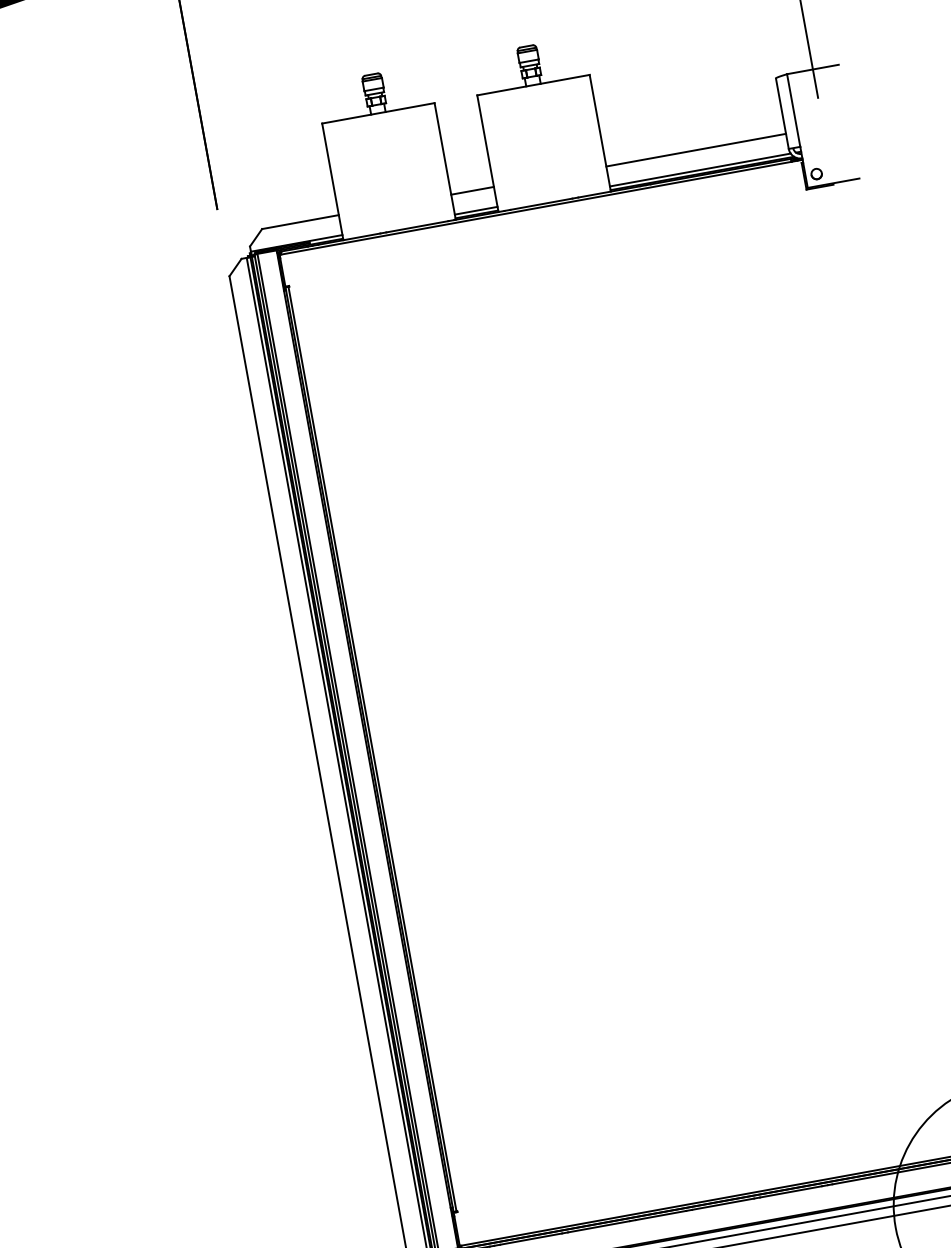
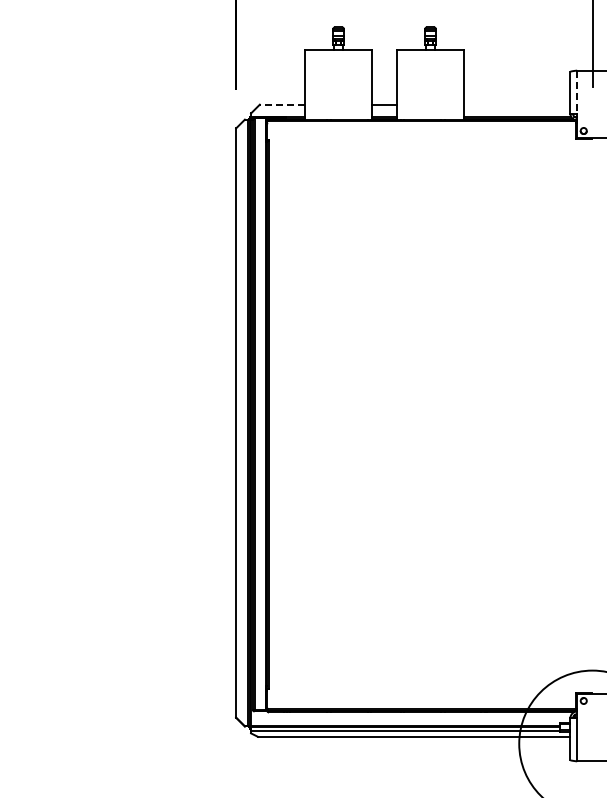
line: (794, 111) -> (577, 92), solid -> dashed
line: (695, 150) -> (516, 104), removed
line: (300, 221) -> (282, 104), solid -> dashed

